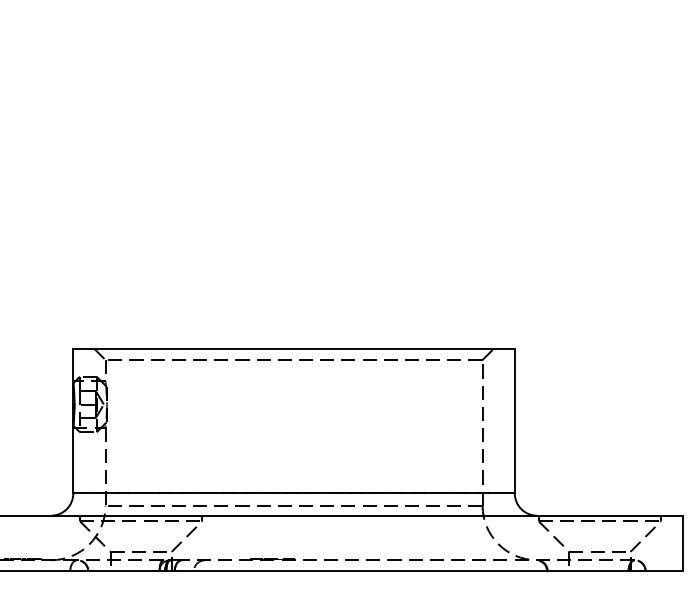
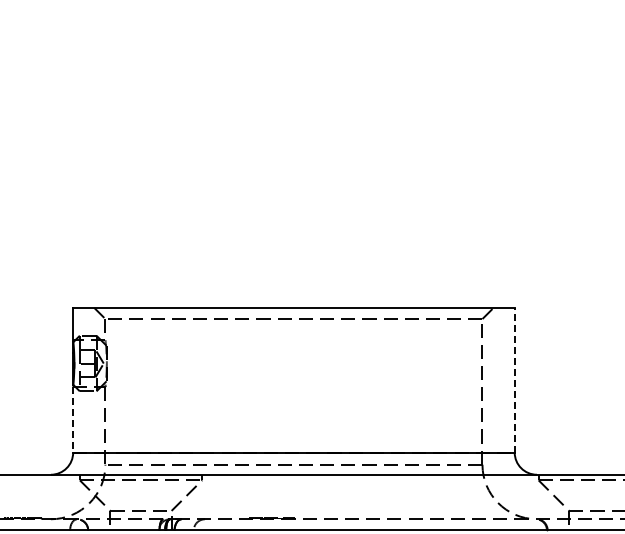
line: (514, 420) -> (514, 379), solid -> dashed
line: (73, 460) -> (73, 419), solid -> dashed

